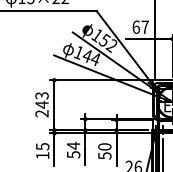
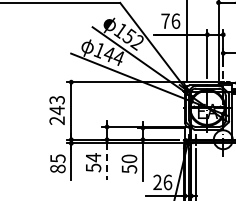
text: (140, 26) -> (170, 20), 67 -> 76
line: (85, 149) -> (107, 161), solid -> dashed
text: (42, 155) -> (57, 168), 15 -> 85

